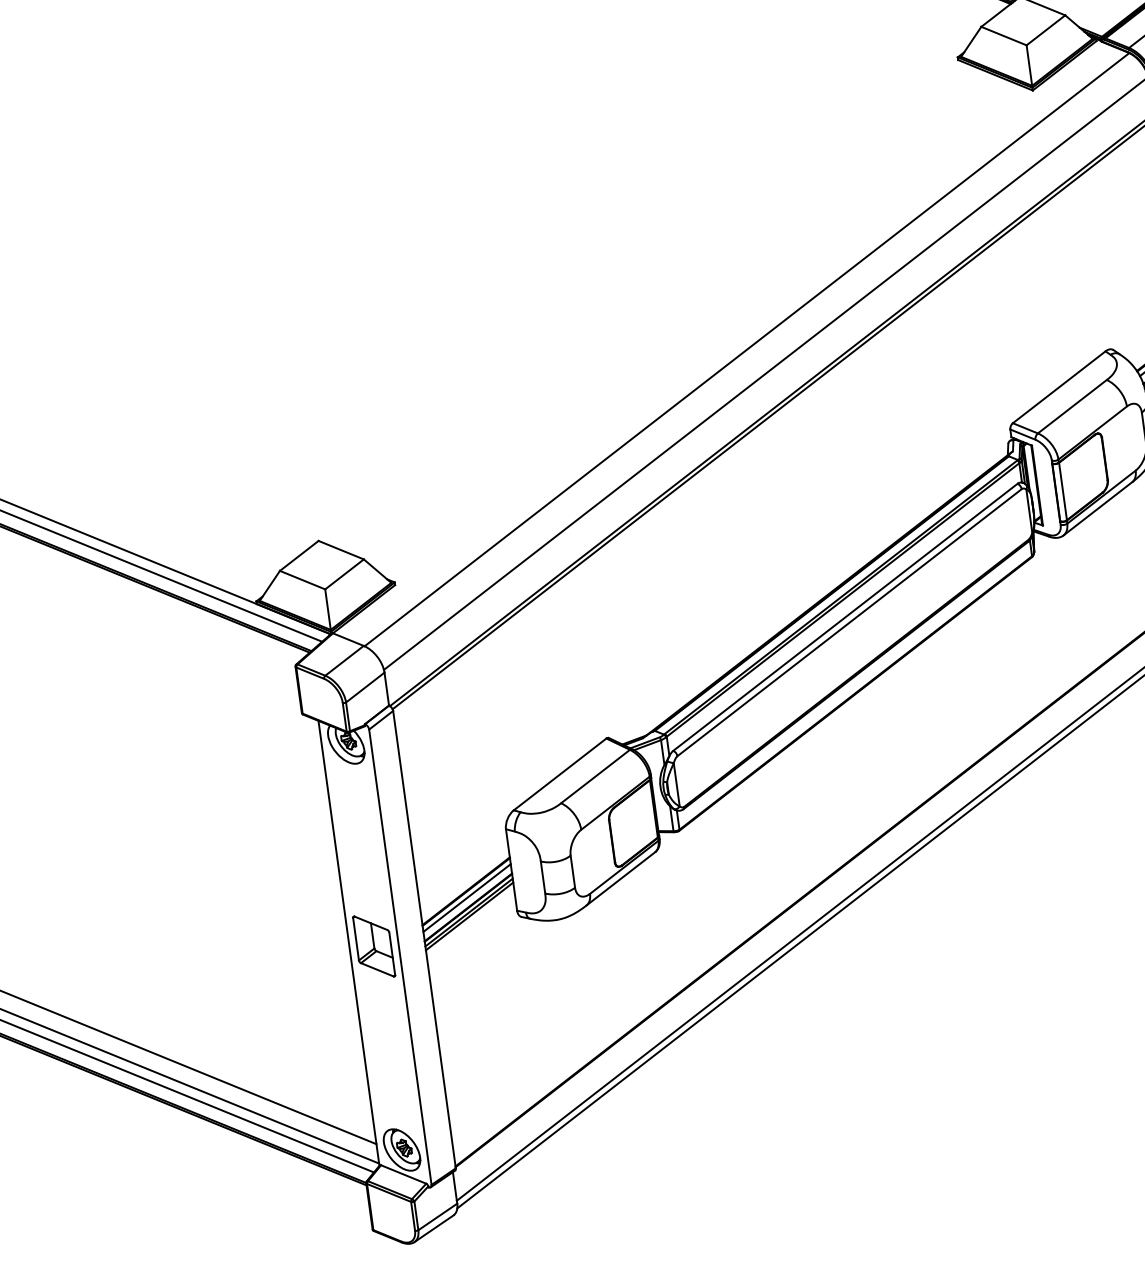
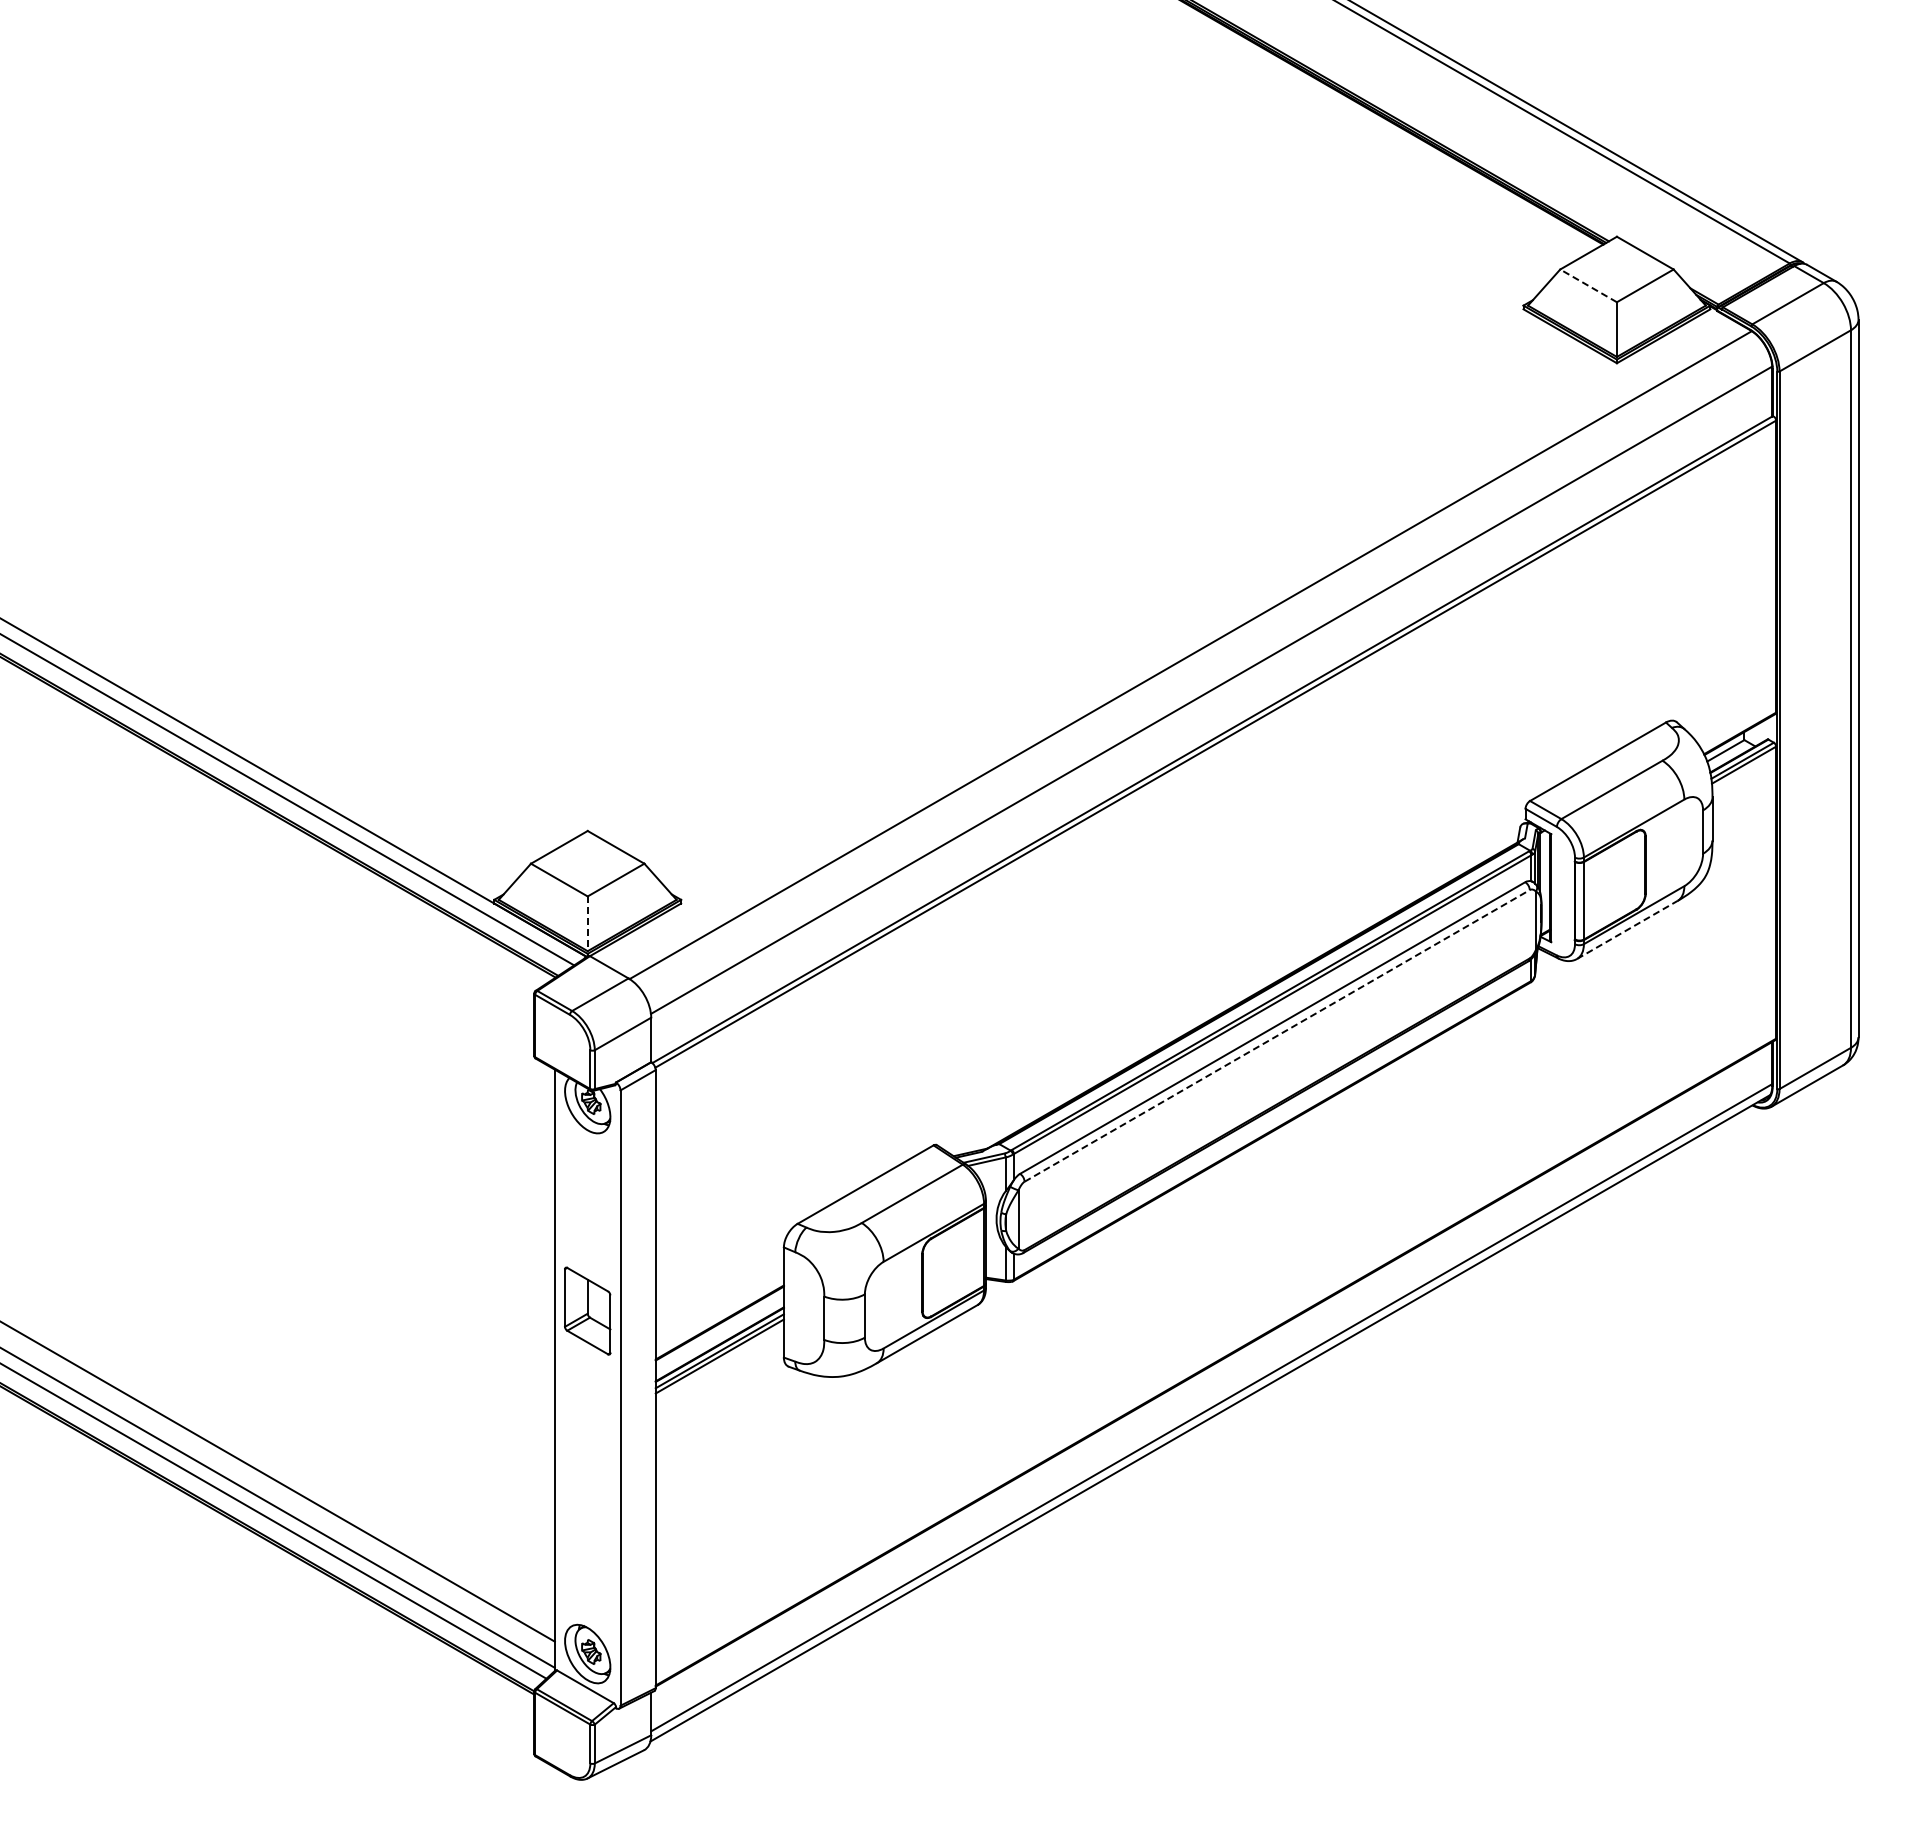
line: (1003, 35) -> (1588, 285), solid -> dashed
line: (1098, 508) -> (1627, 929), solid -> dashed
line: (327, 610) -> (587, 924), solid -> dashed
line: (849, 622) -> (1277, 1035), solid -> dashed
line: (466, 897) -> (719, 1331), removed
part: (373, 946) -> (587, 1310), moved

